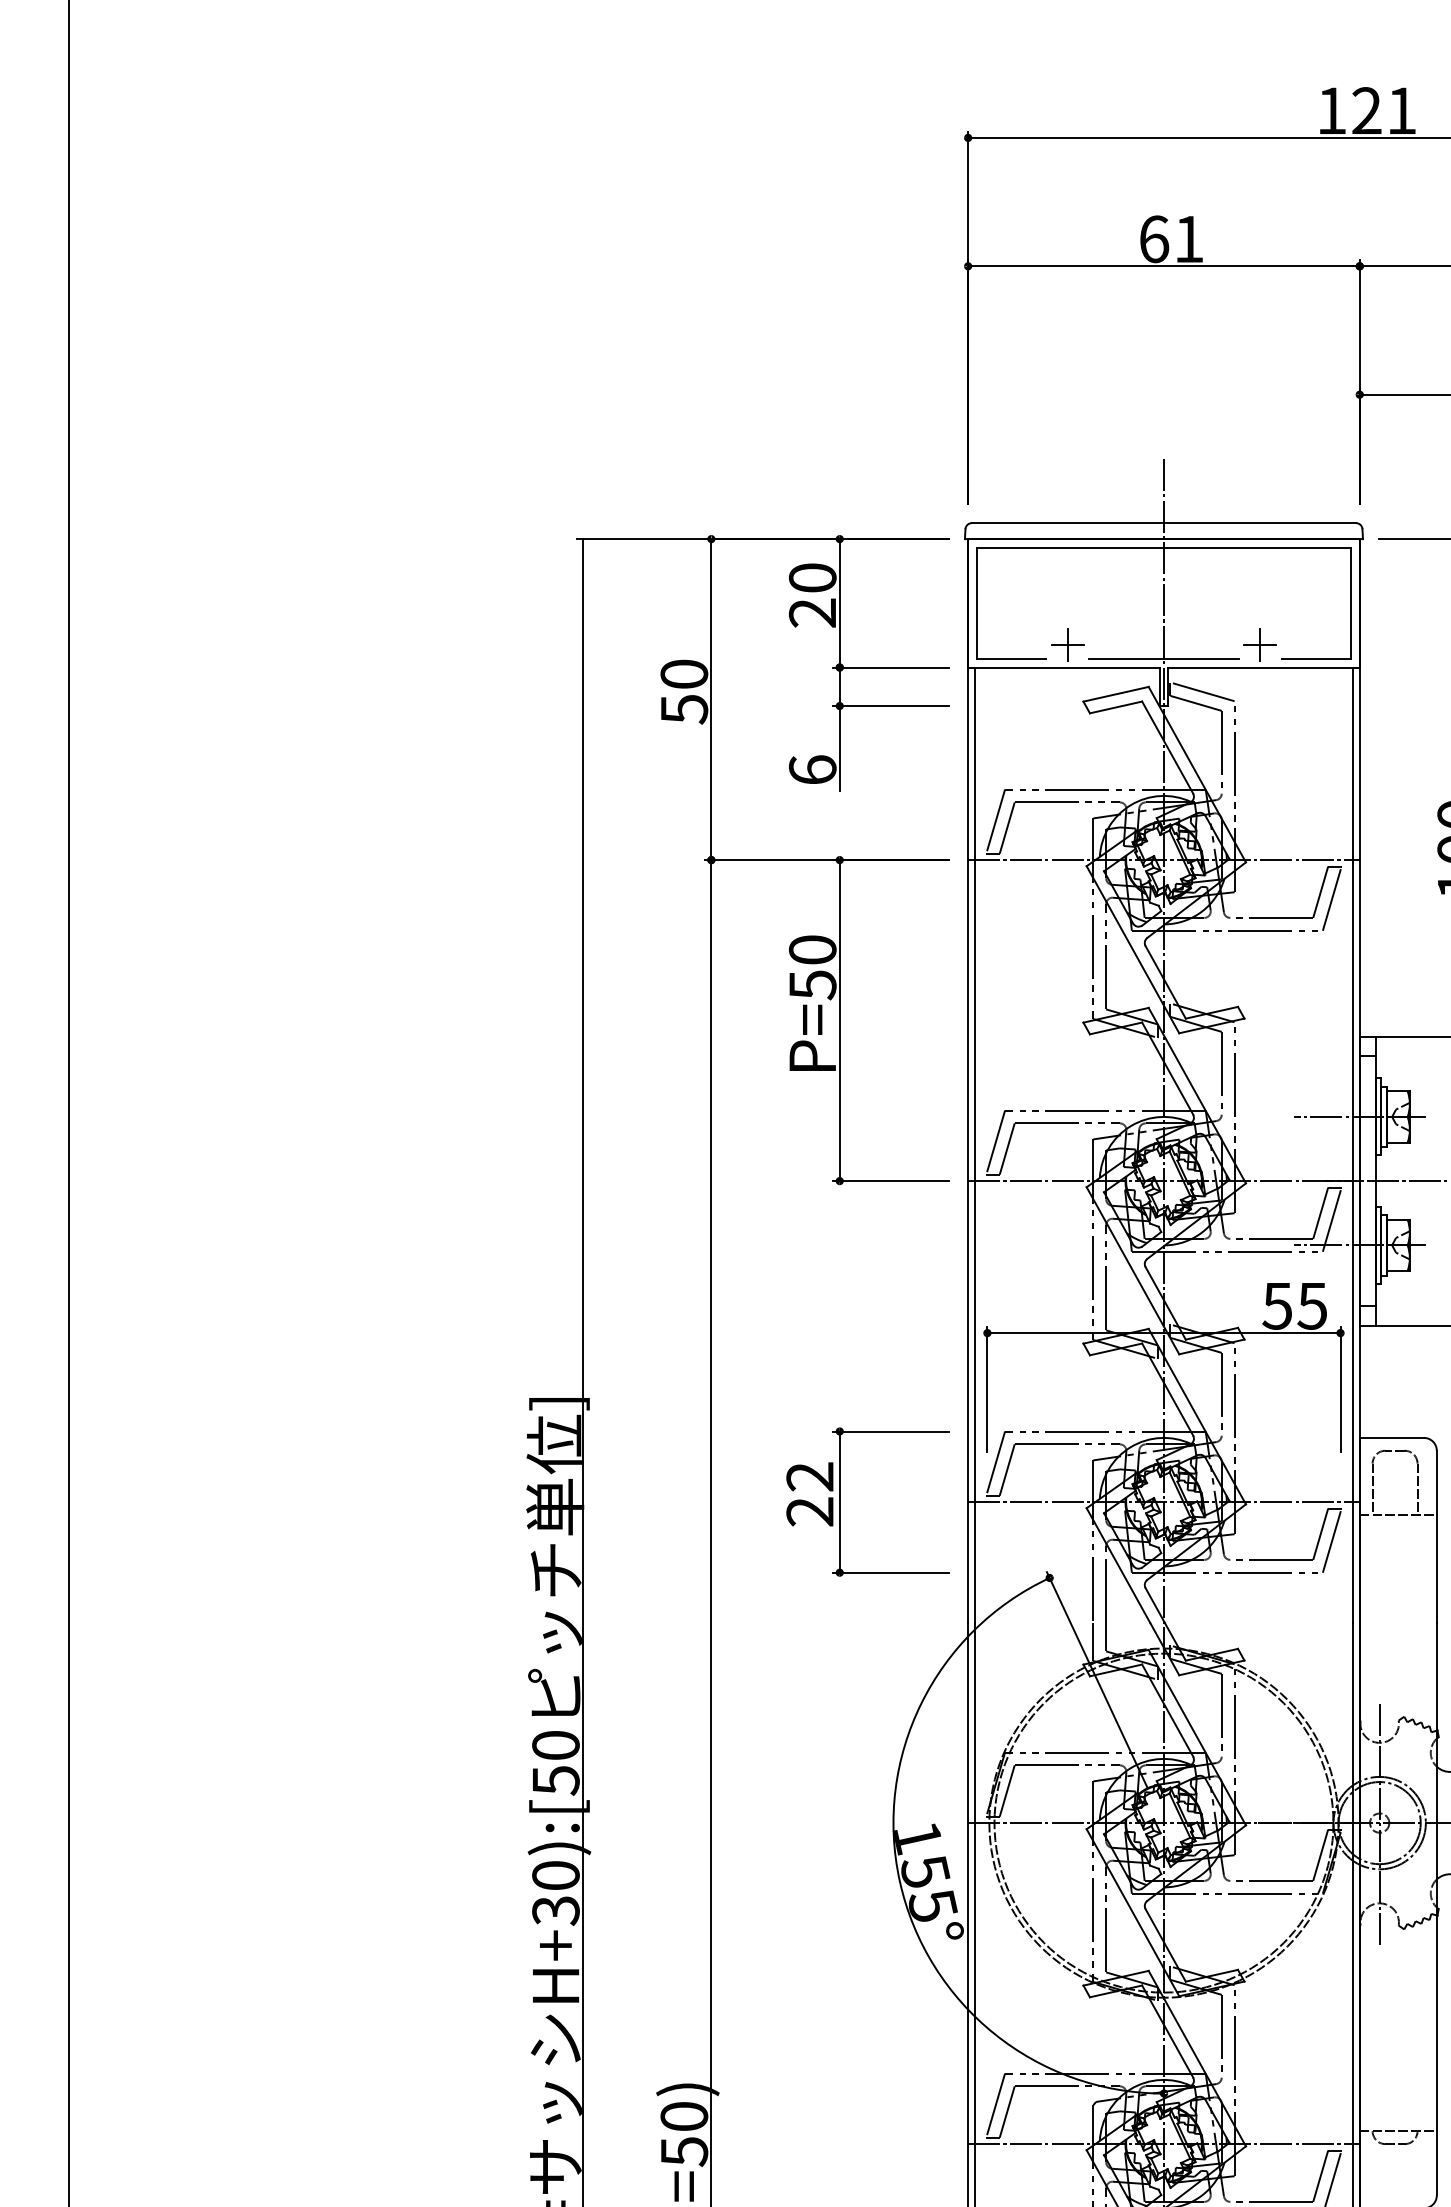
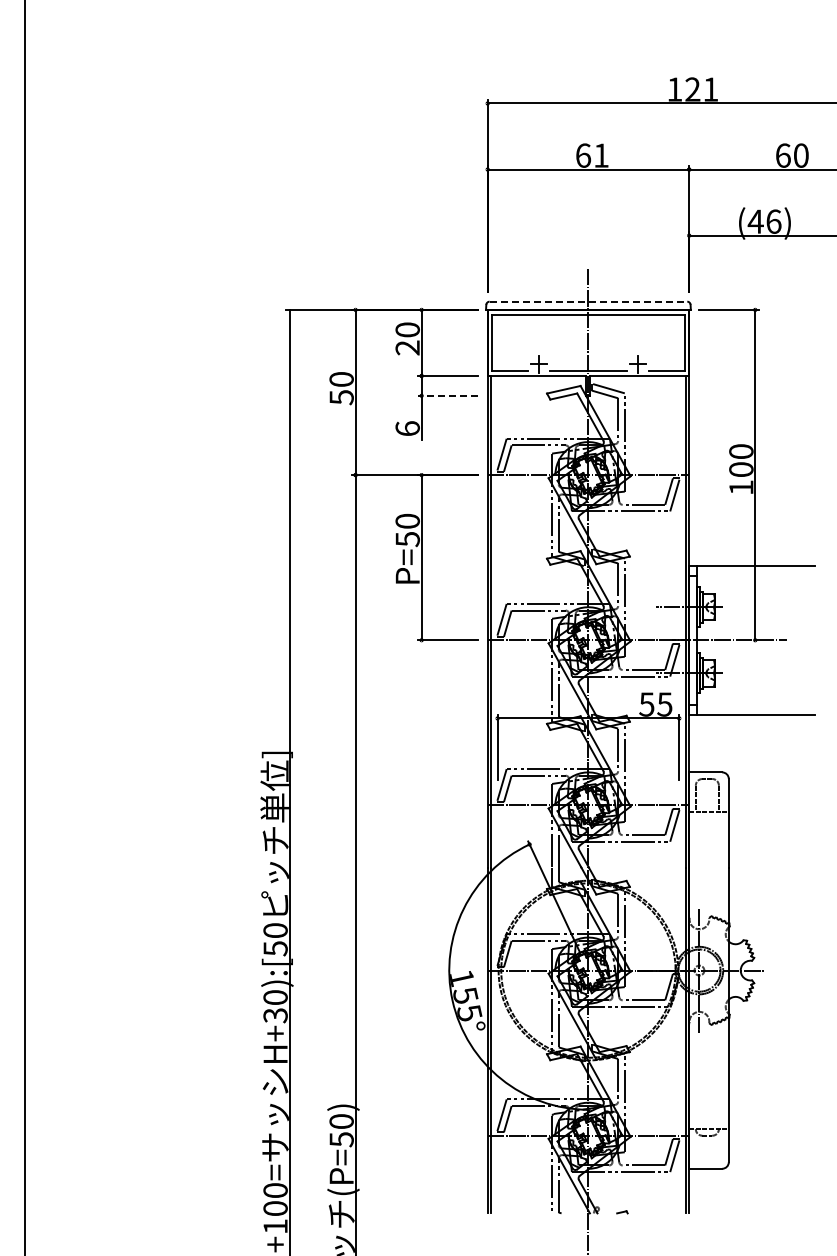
line: (1164, 522) -> (588, 301), solid -> dashed
line: (891, 705) -> (448, 395), solid -> dashed
part: (841, 1502) -> (422, 805), removed

